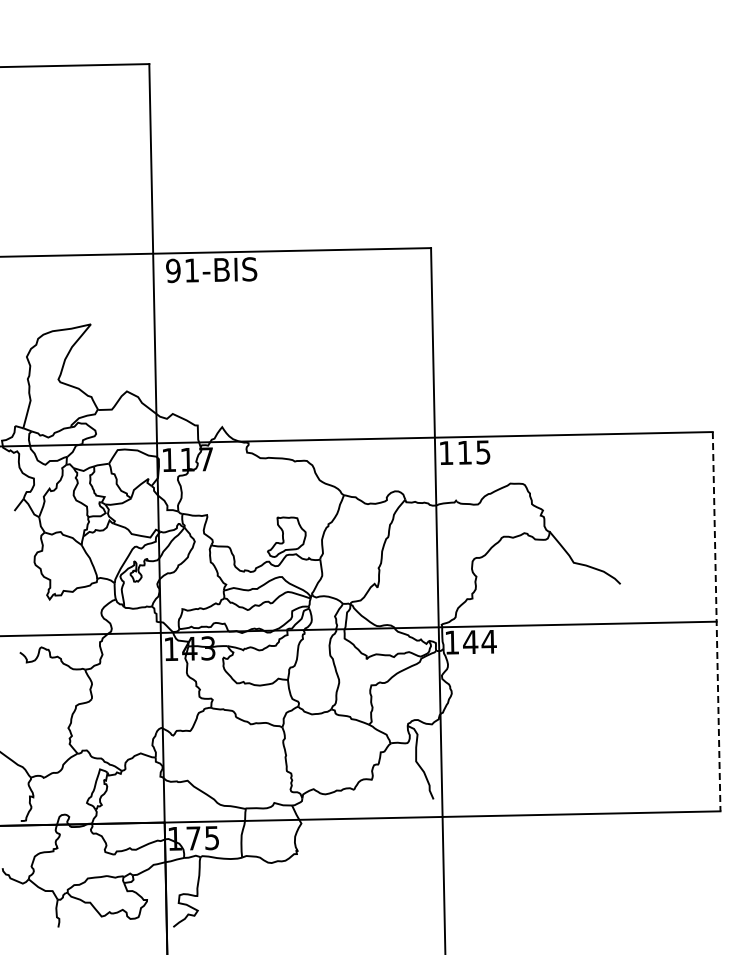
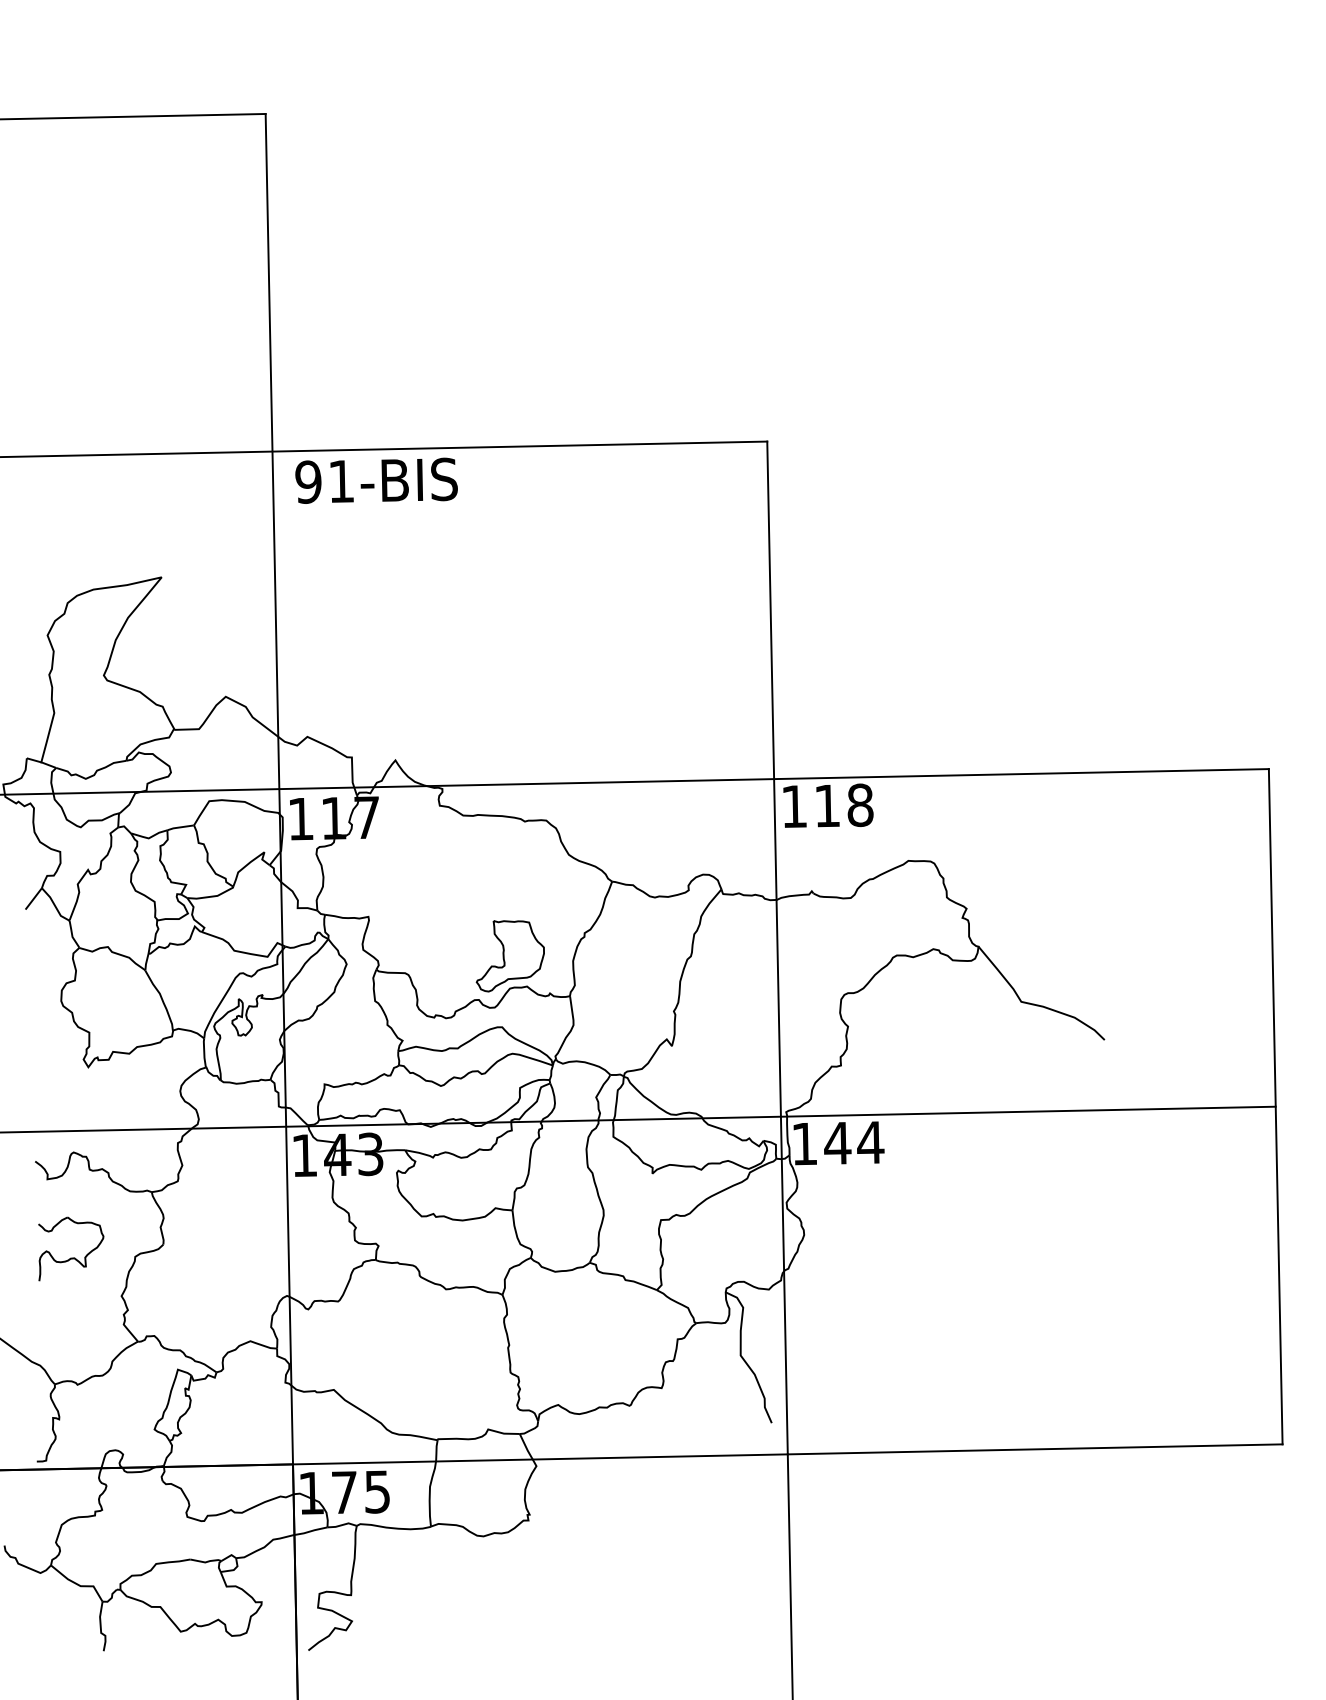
text: (483, 452) -> (860, 805), 115 -> 118
line: (716, 621) -> (1275, 1106), dashed -> solid
part: (40, 701) -> (71, 1248), added

